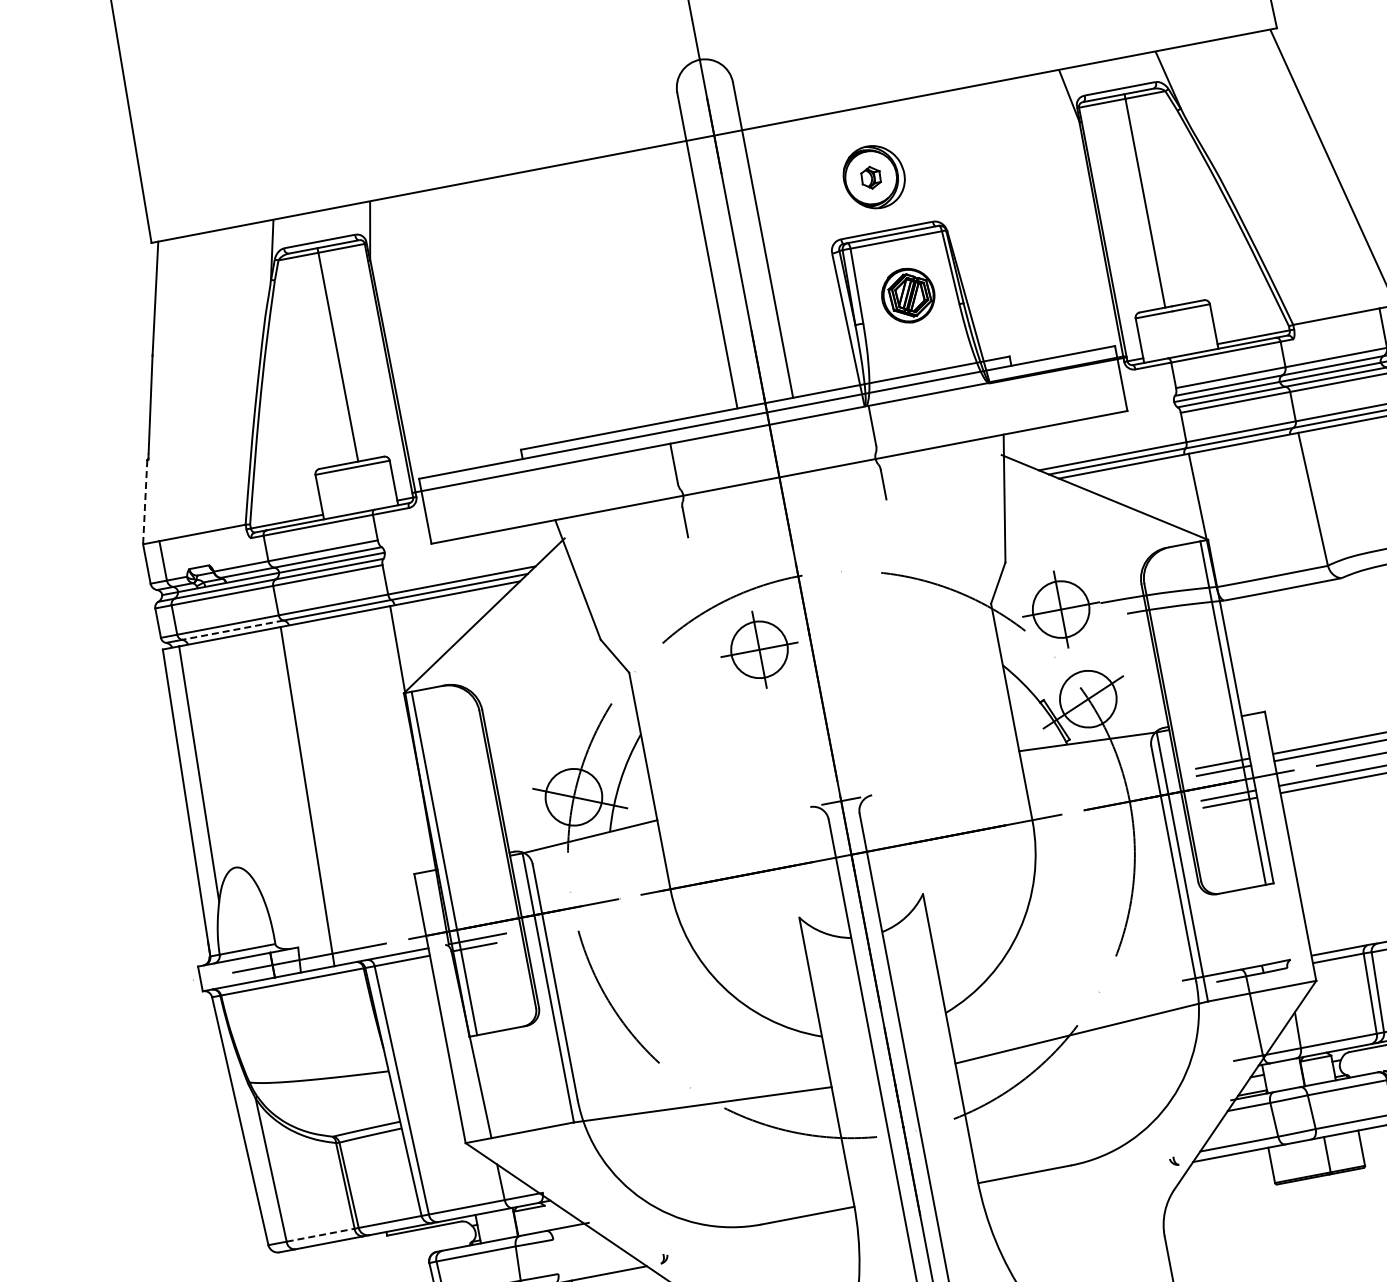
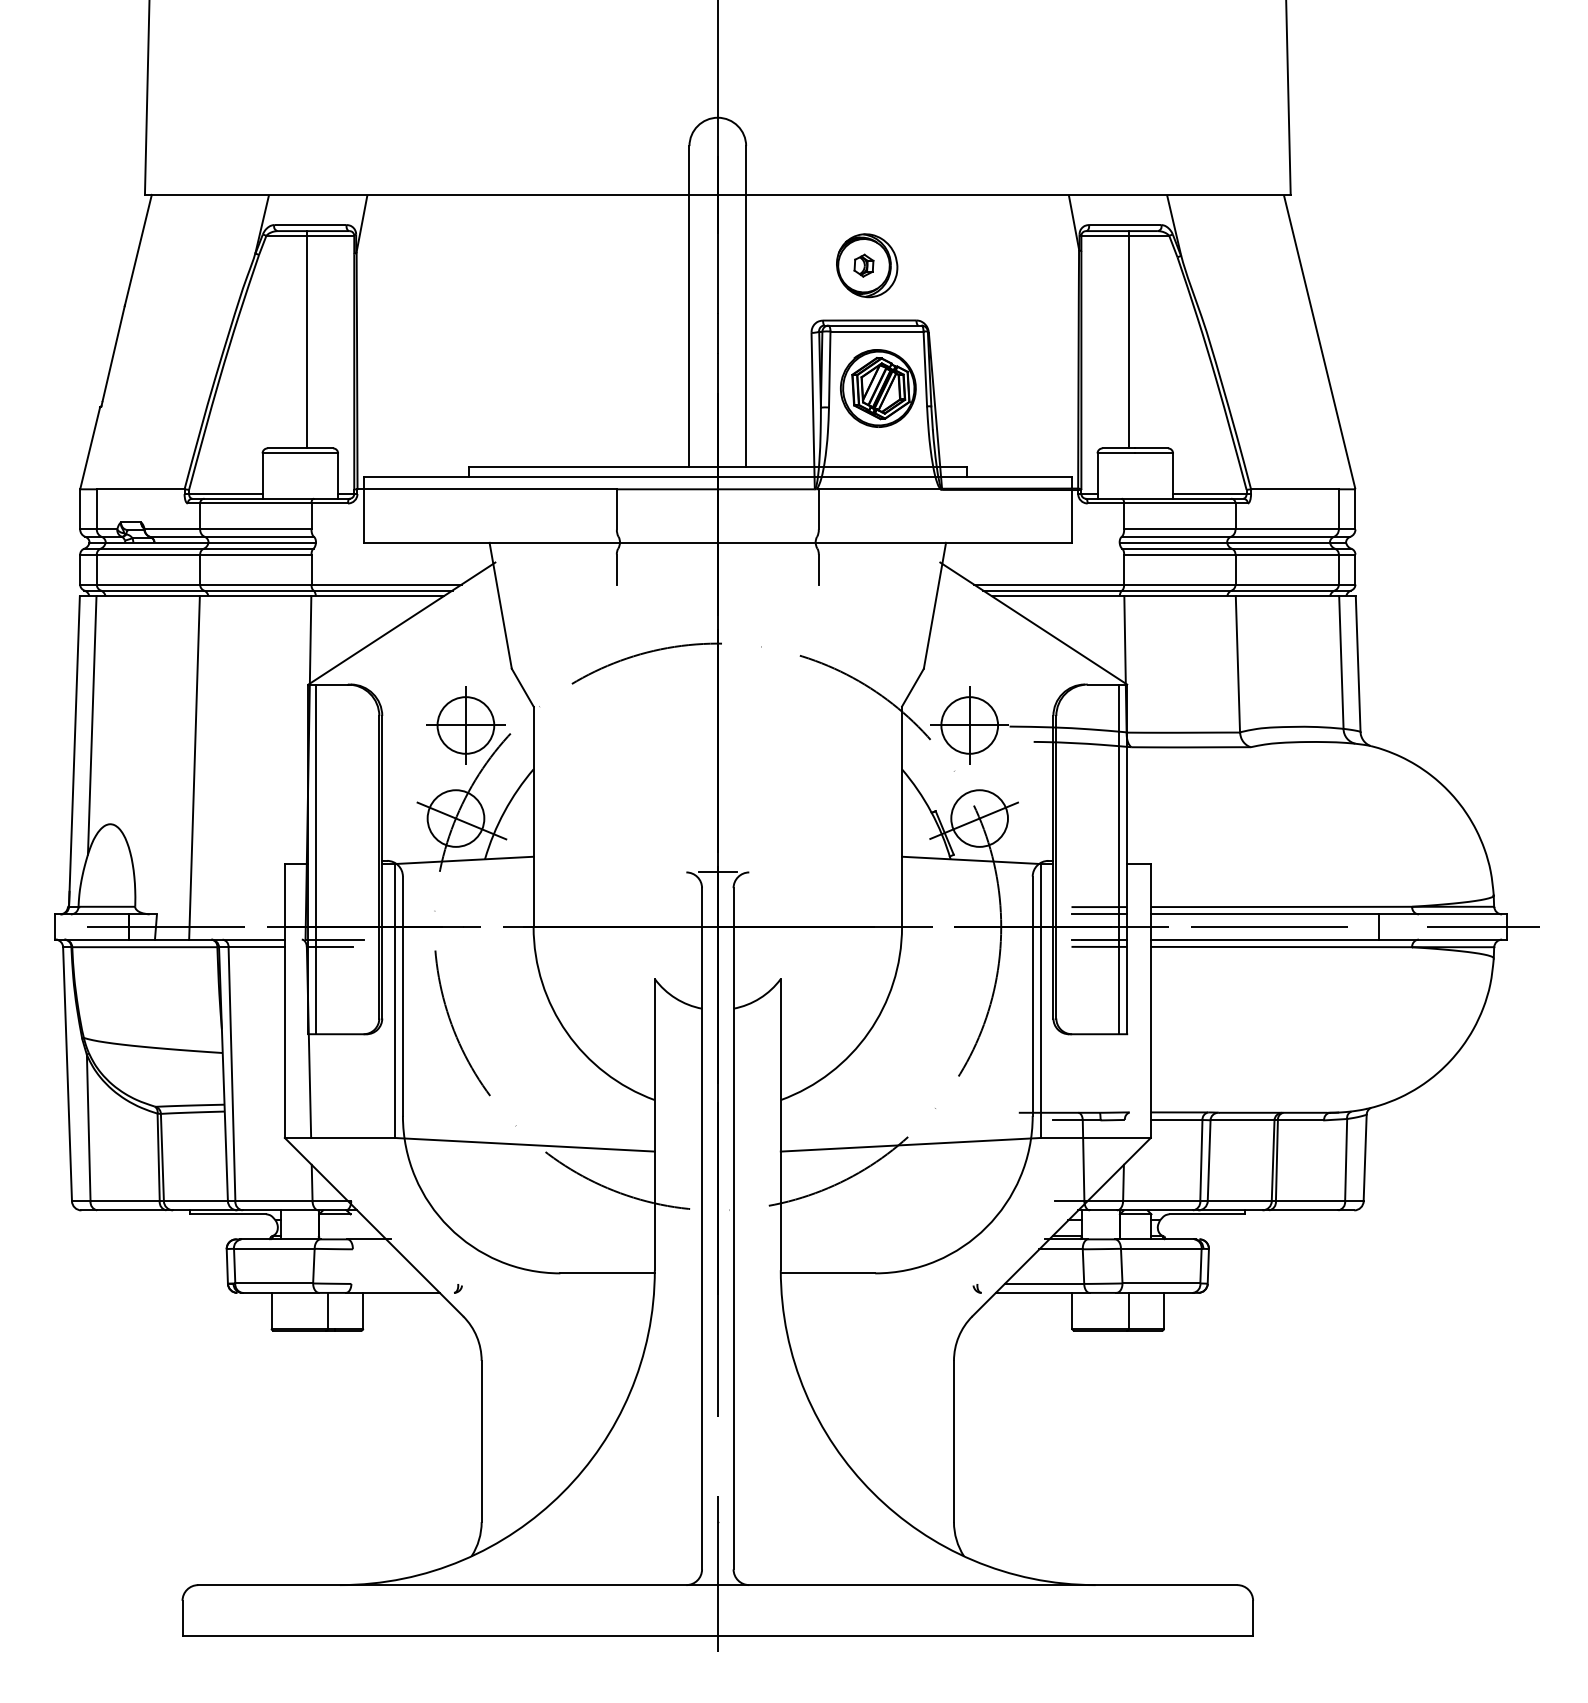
part: (908, 295) -> (878, 388), size x1.43
line: (145, 502) -> (90, 448), dashed -> solid
line: (233, 630) -> (152, 590), dashed -> solid
part: (759, 649) -> (465, 725), moved
line: (321, 1235) -> (125, 1201), dashed -> solid

